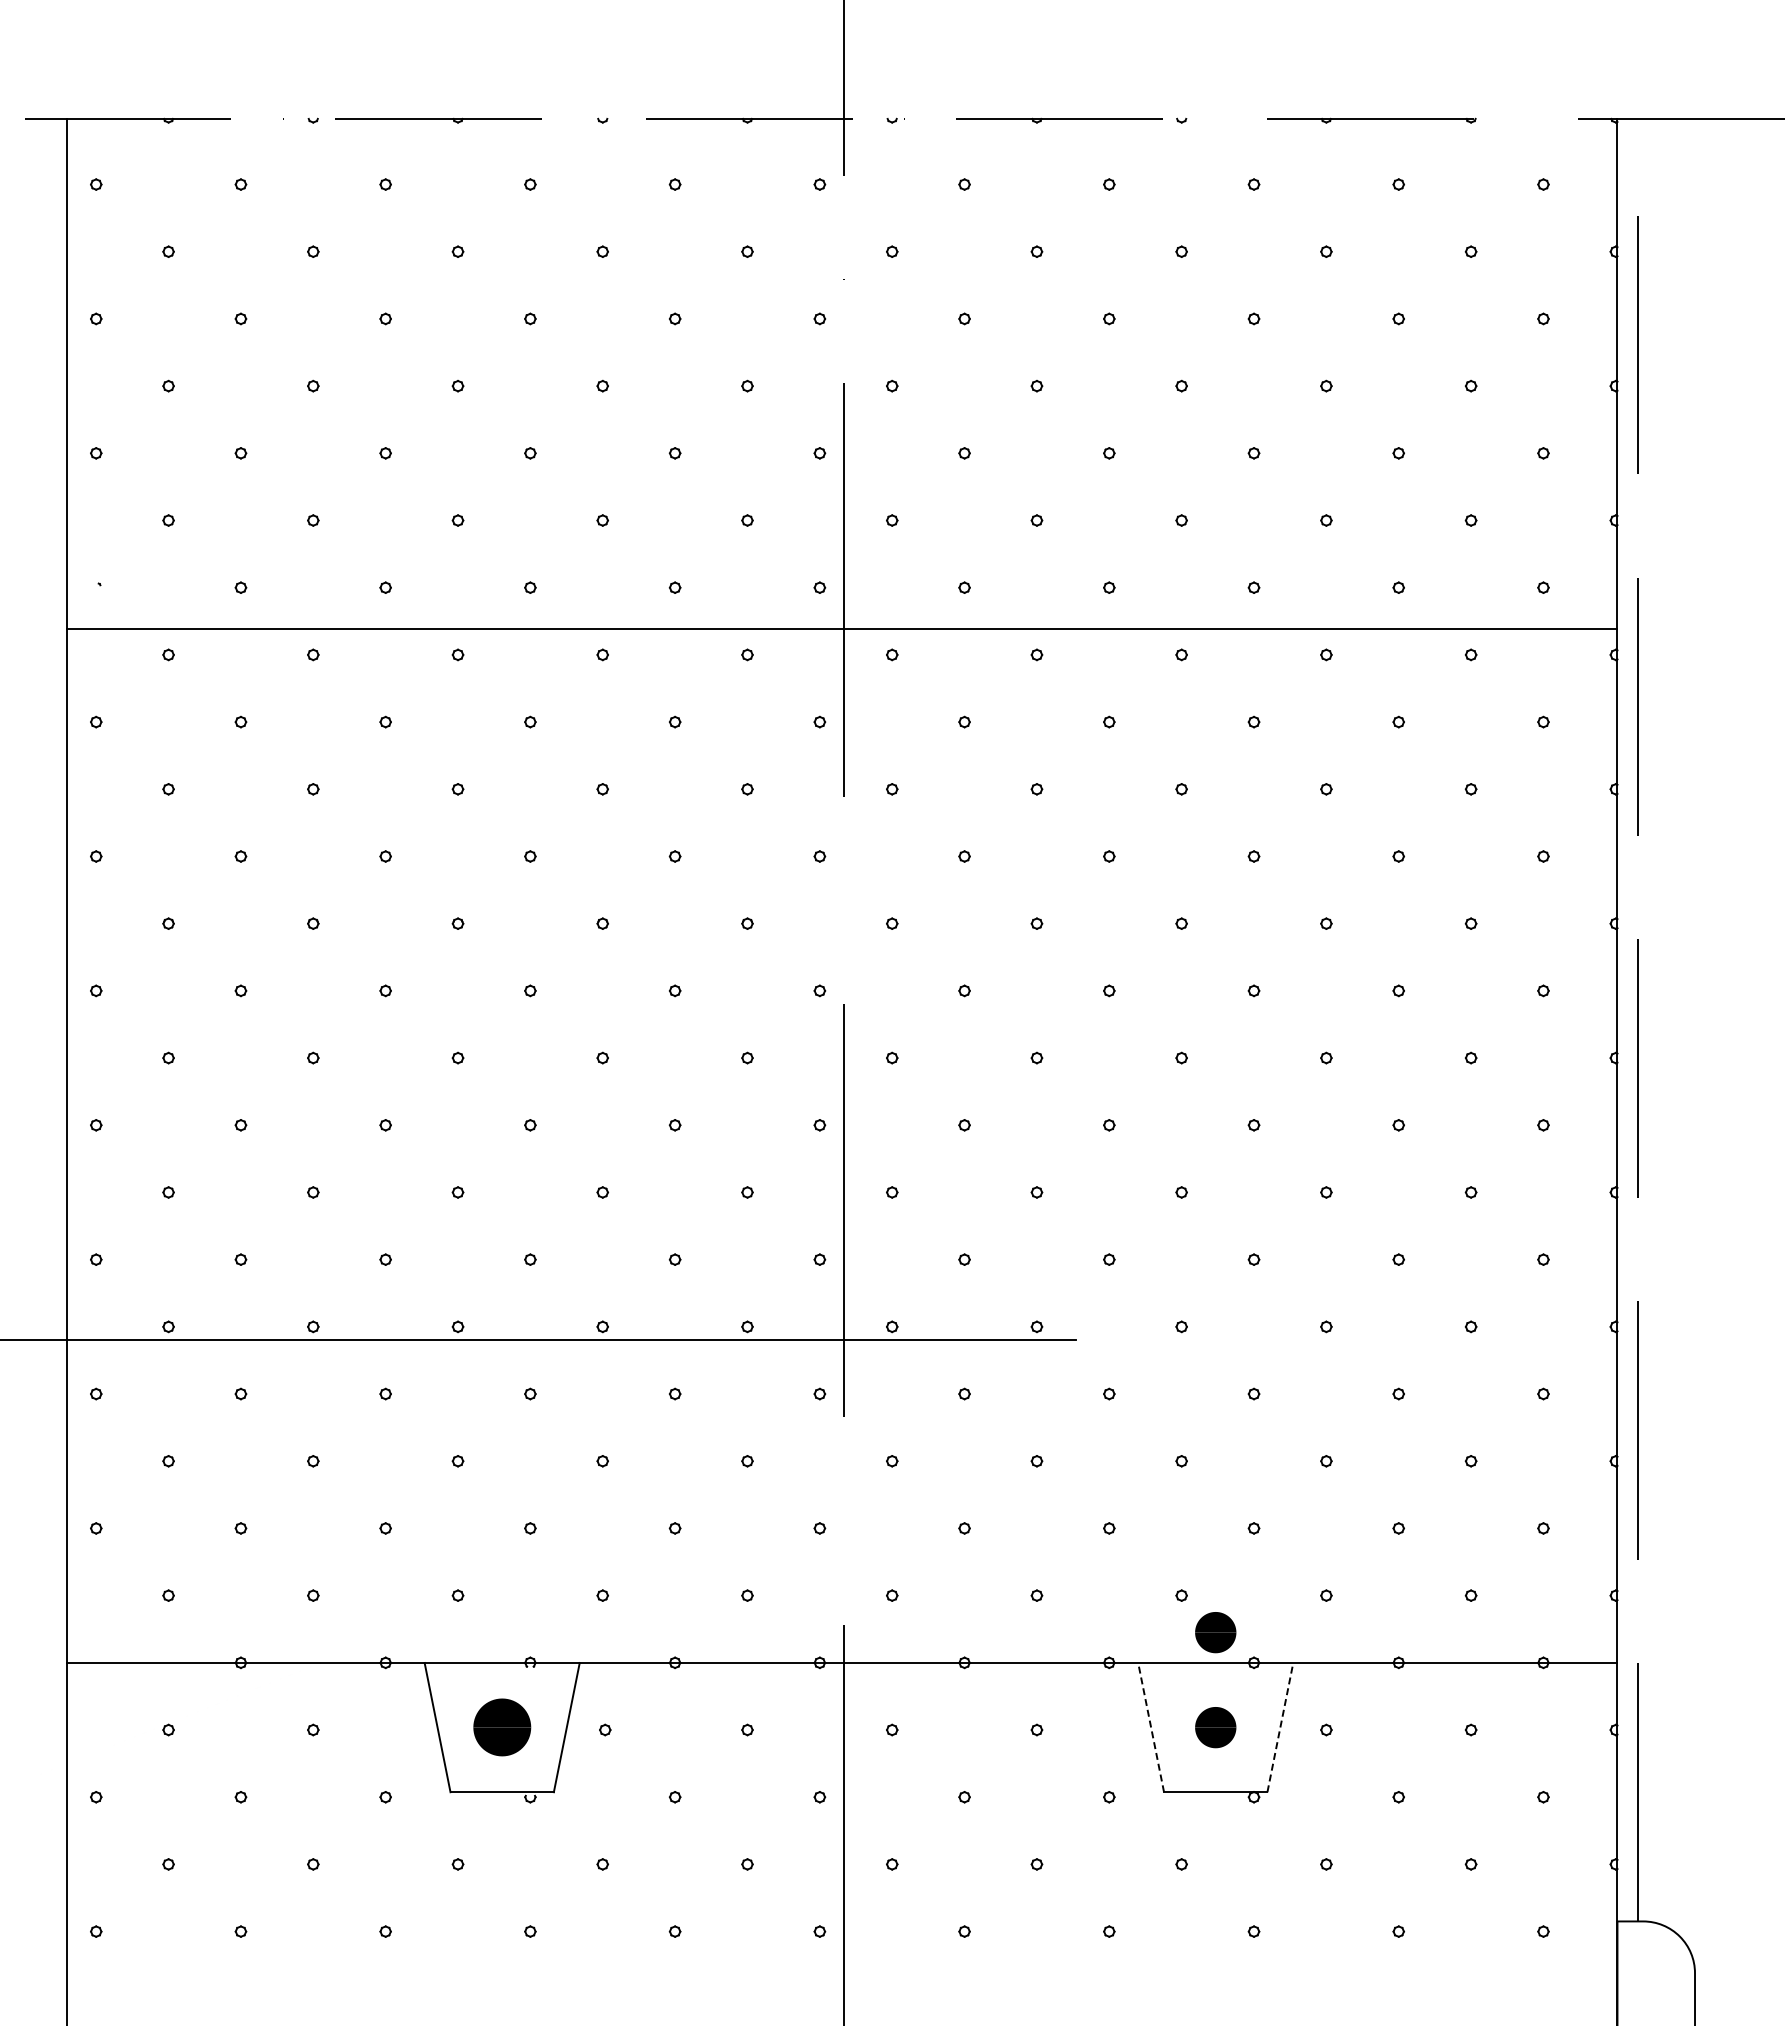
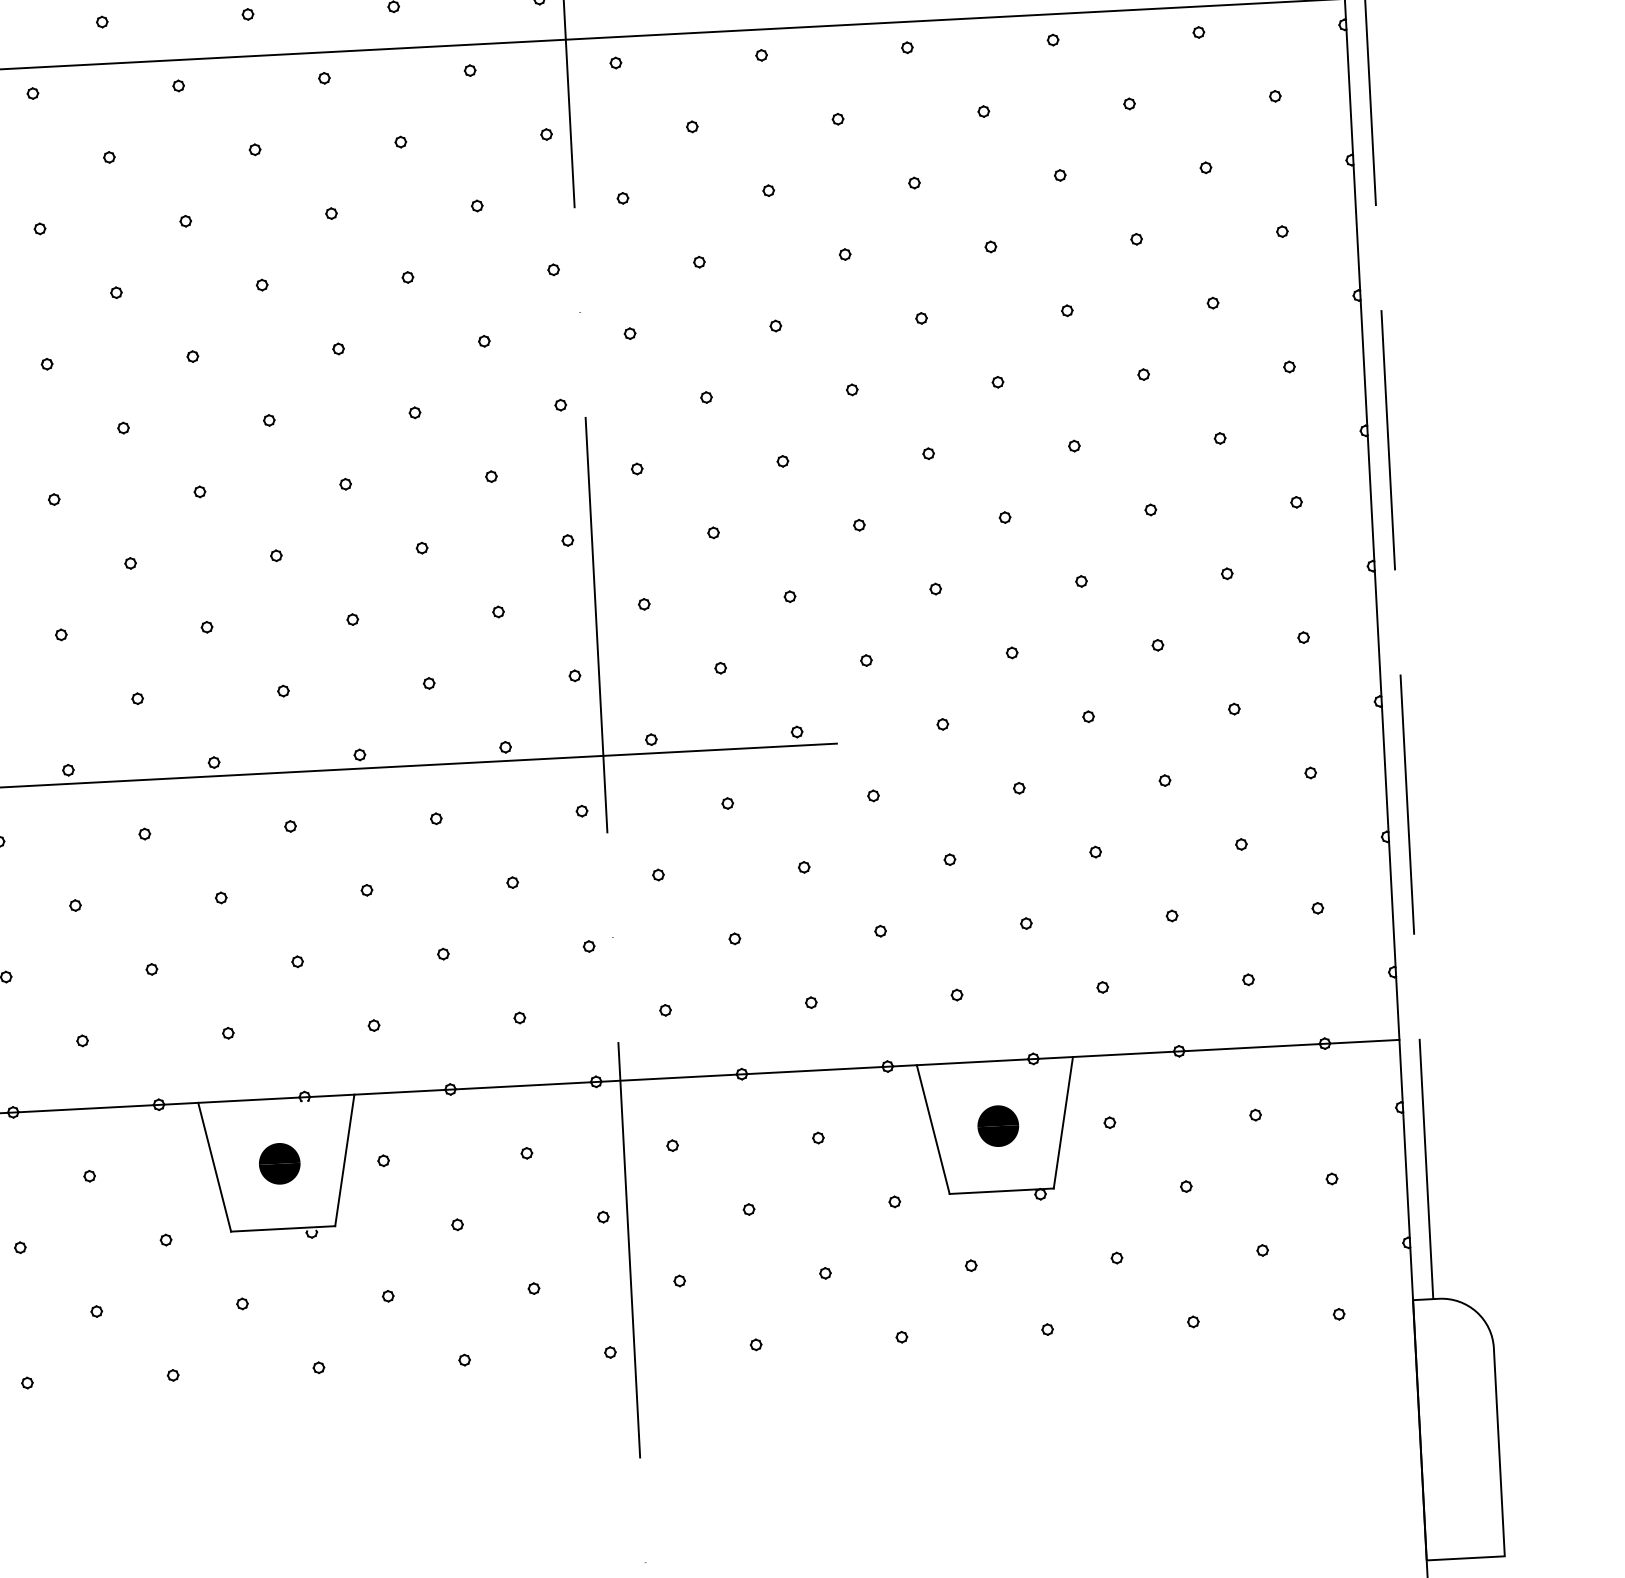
part: (1215, 1632) -> (993, 1030), removed
part: (501, 1727) -> (279, 1163), size x0.71
line: (1151, 1727) -> (933, 1129), dashed -> solid
line: (1280, 1727) -> (1063, 1122), dashed -> solid

